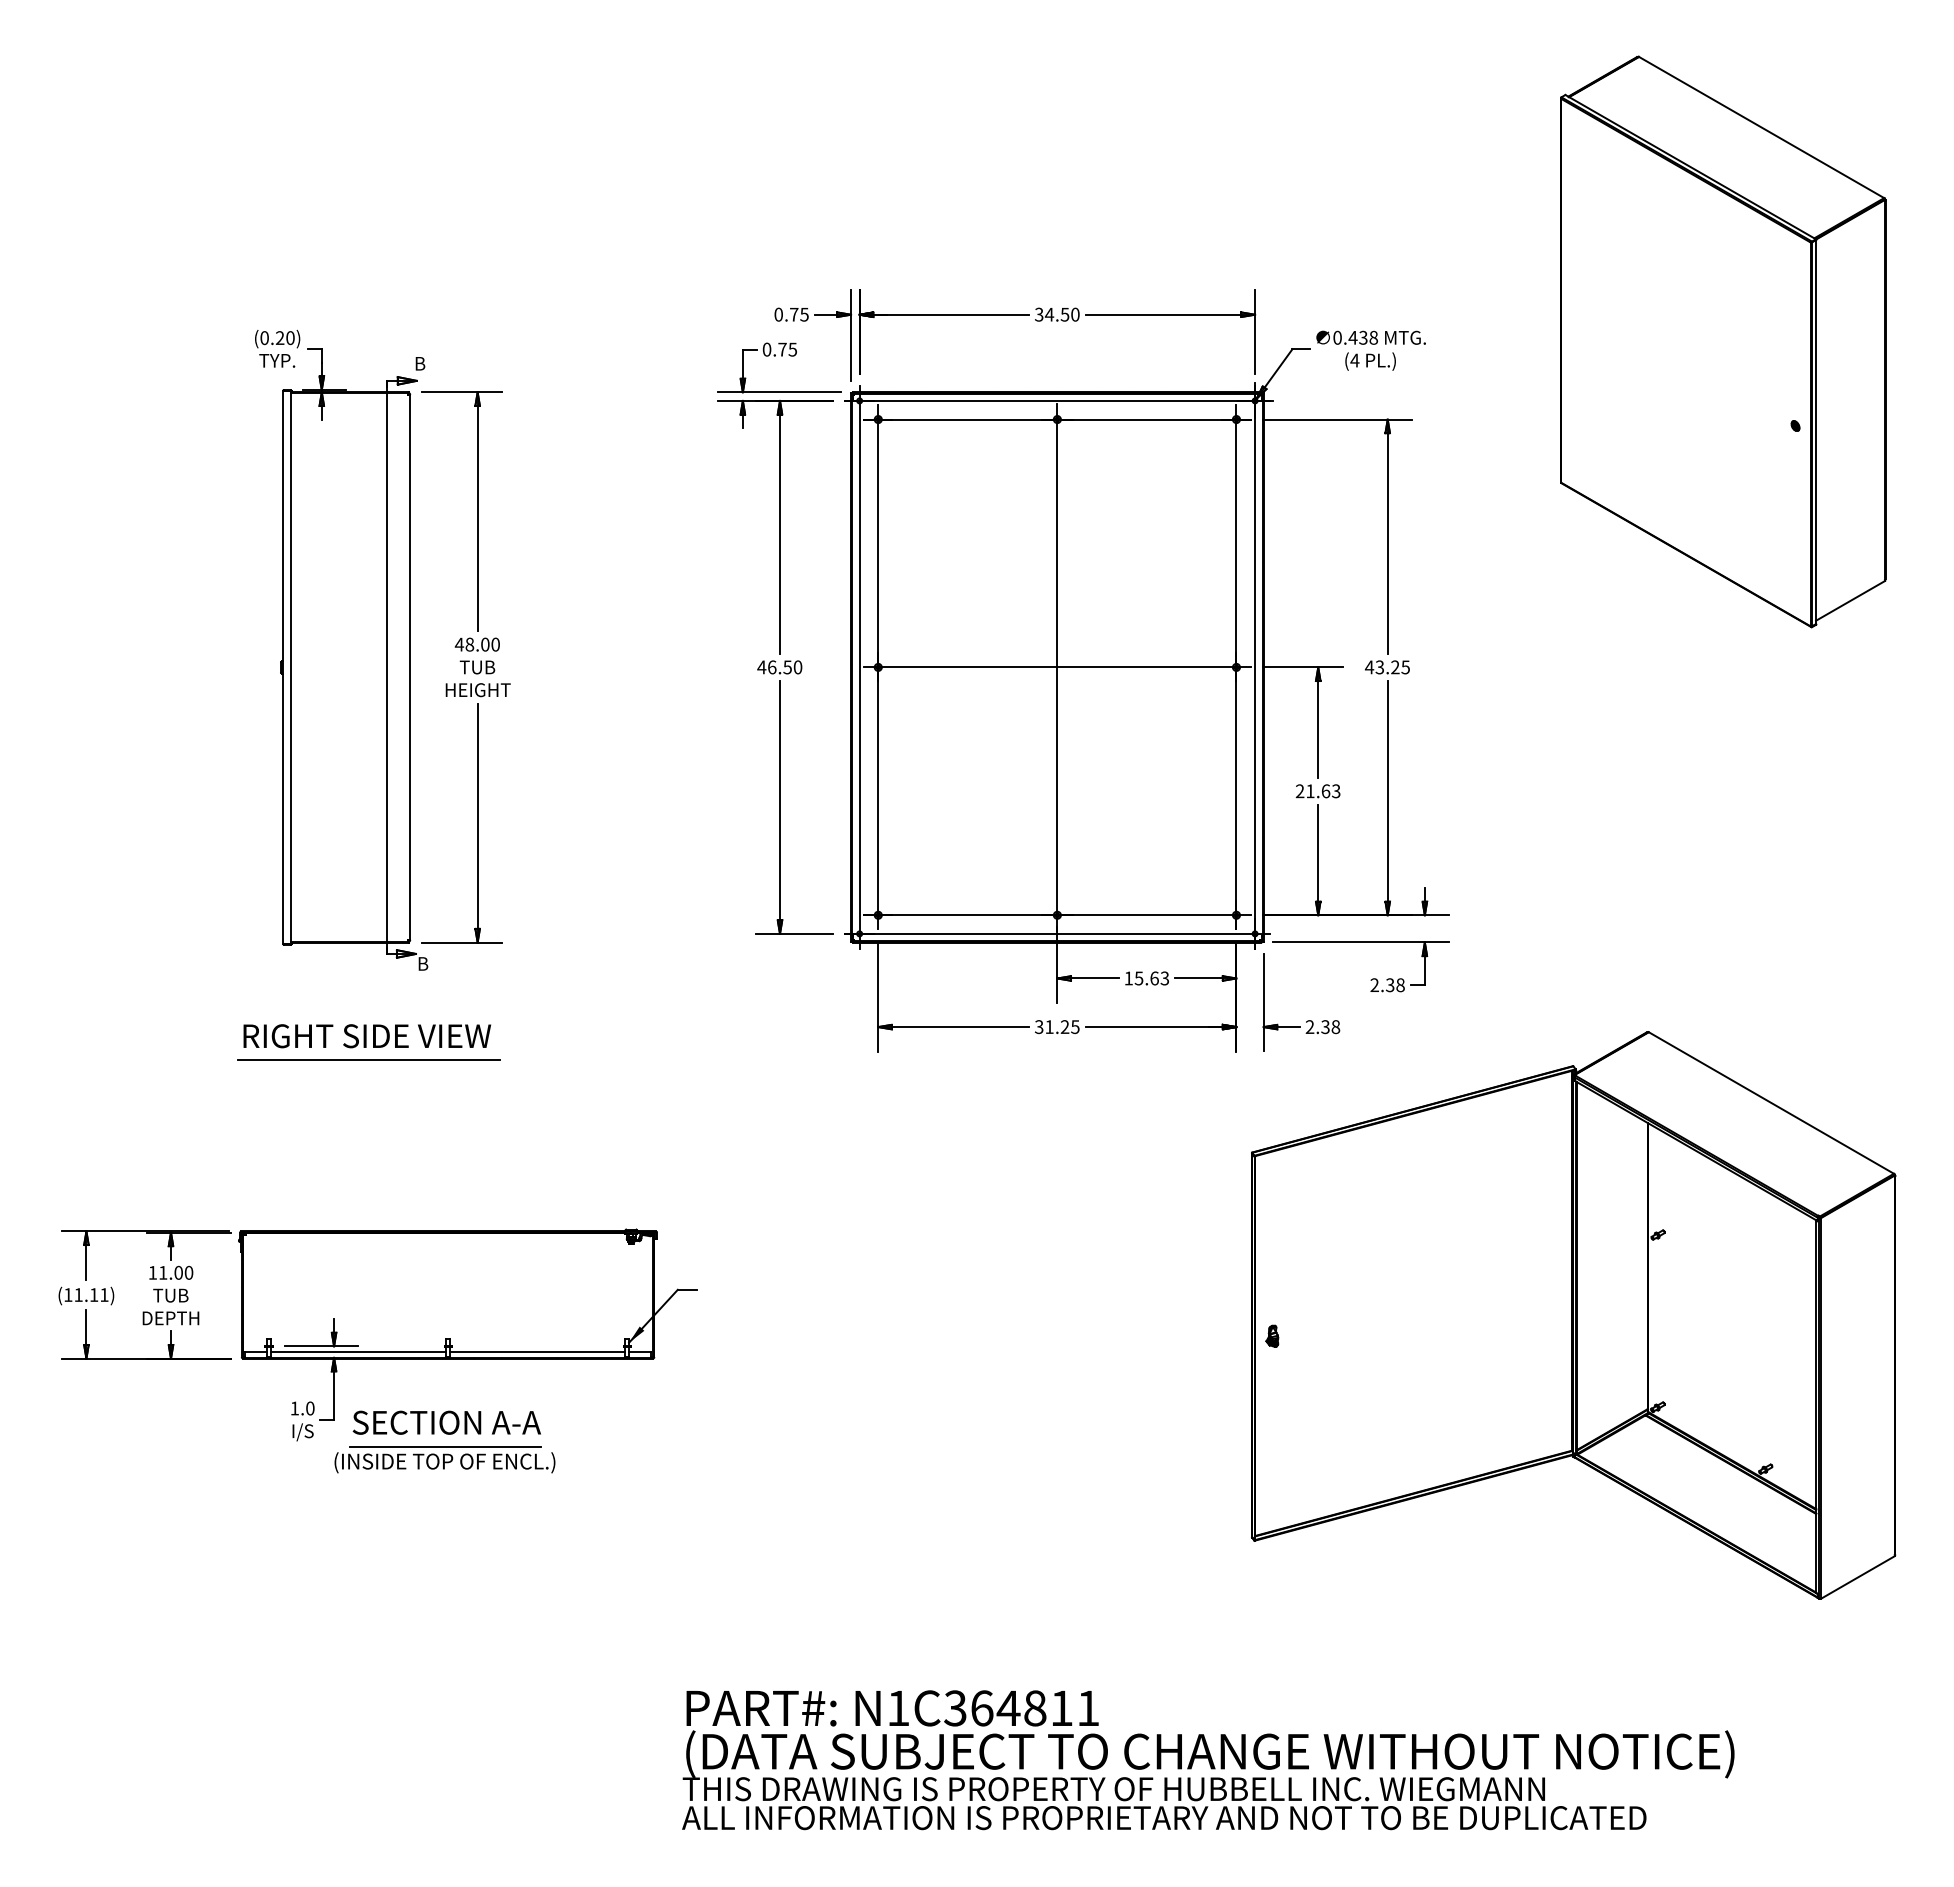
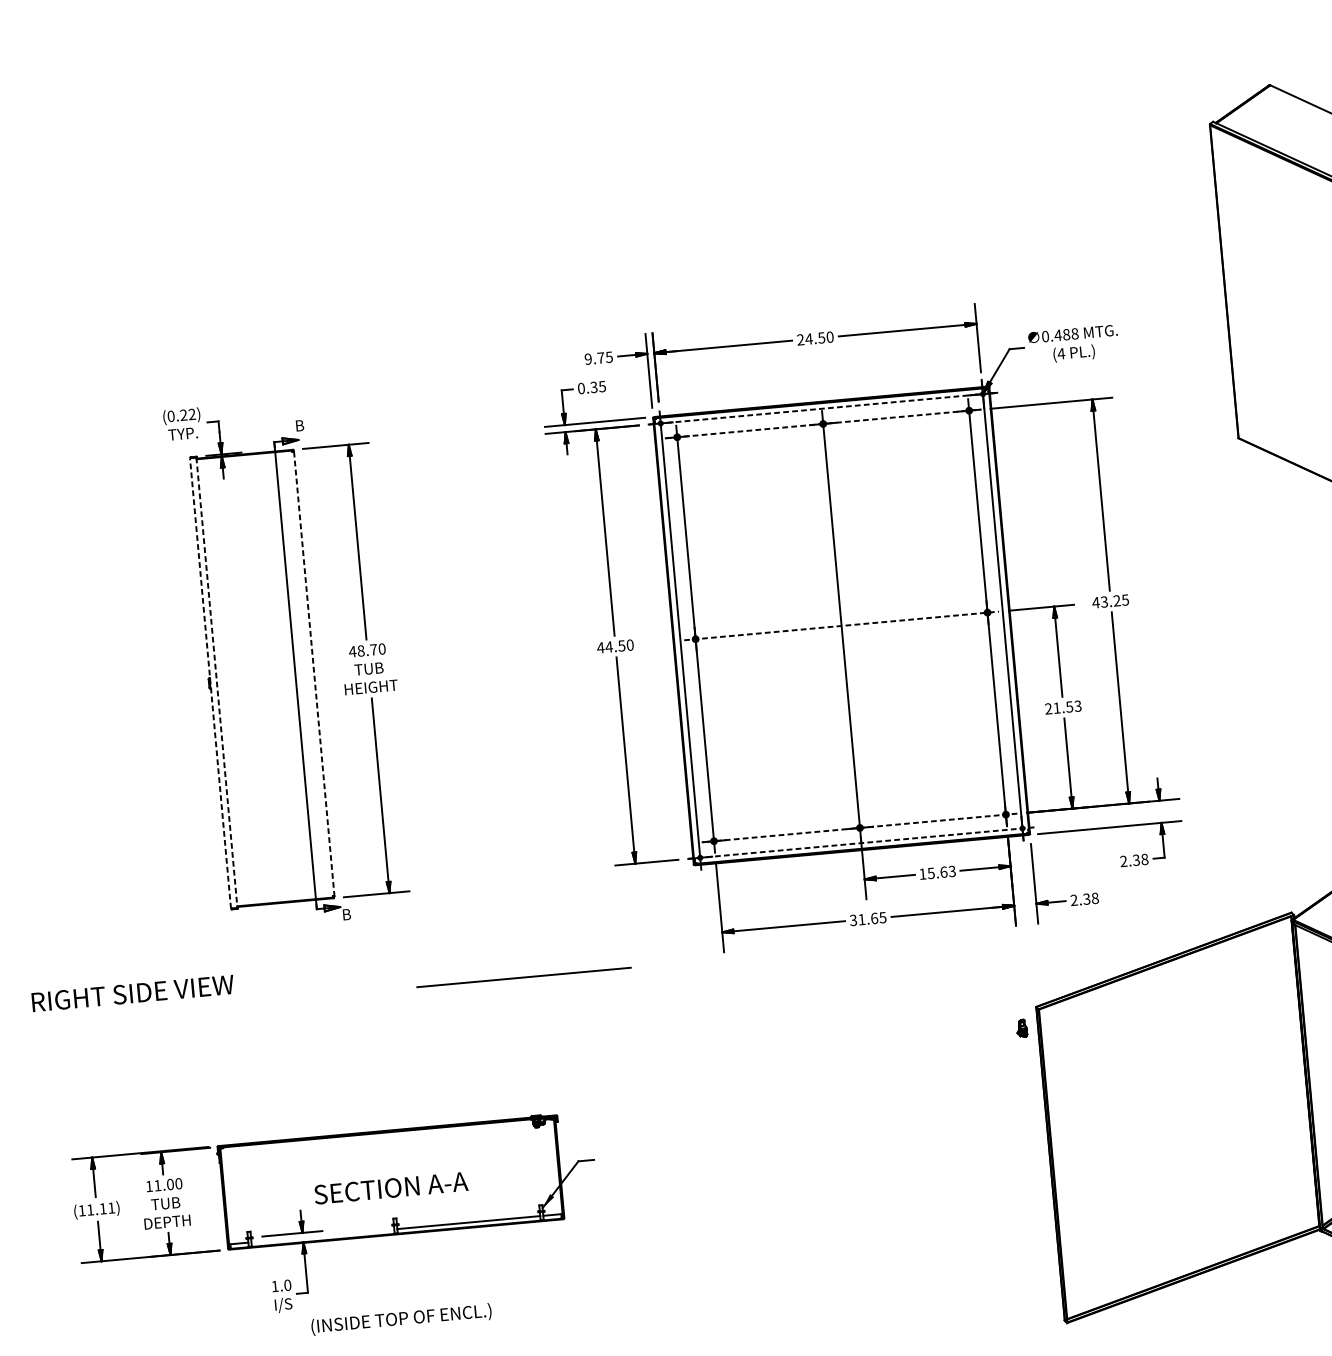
text: (778, 314) -> (588, 359), 0.75 -> 9.75
text: (1039, 314) -> (800, 339), 34.50 -> 24.50
text: (1363, 337) -> (1066, 334), 0.438 -> 0.488
text: (290, 338) -> (192, 414), (0.20) -> (0.22)
text: (782, 349) -> (594, 387), 0.75 -> 0.35
line: (1057, 400) -> (821, 408), solid -> dashed
line: (1057, 419) -> (823, 423), solid -> dashed
text: (485, 644) -> (373, 649), 48.00 -> 48.70
line: (282, 666) -> (210, 682), solid -> dashed
line: (290, 667) -> (216, 682), solid -> dashed
line: (410, 667) -> (314, 674), solid -> dashed
text: (771, 667) -> (608, 647), 46.50 -> 44.50
line: (1057, 667) -> (841, 626), solid -> dashed
text: (1325, 791) -> (1069, 707), 21.63 -> 21.53
line: (1056, 915) -> (859, 828), solid -> dashed
line: (1056, 933) -> (860, 842), solid -> dashed
text: (1064, 1027) -> (874, 918), 31.25 -> 31.65
text: (366, 1036) -> (132, 993), moved
line: (368, 1059) -> (523, 977), moved
part: (1272, 1335) -> (1022, 1027), moved
line: (358, 1352) -> (322, 1236), removed
text: (446, 1422) -> (390, 1188), moved
line: (444, 1446) -> (399, 1306), removed

